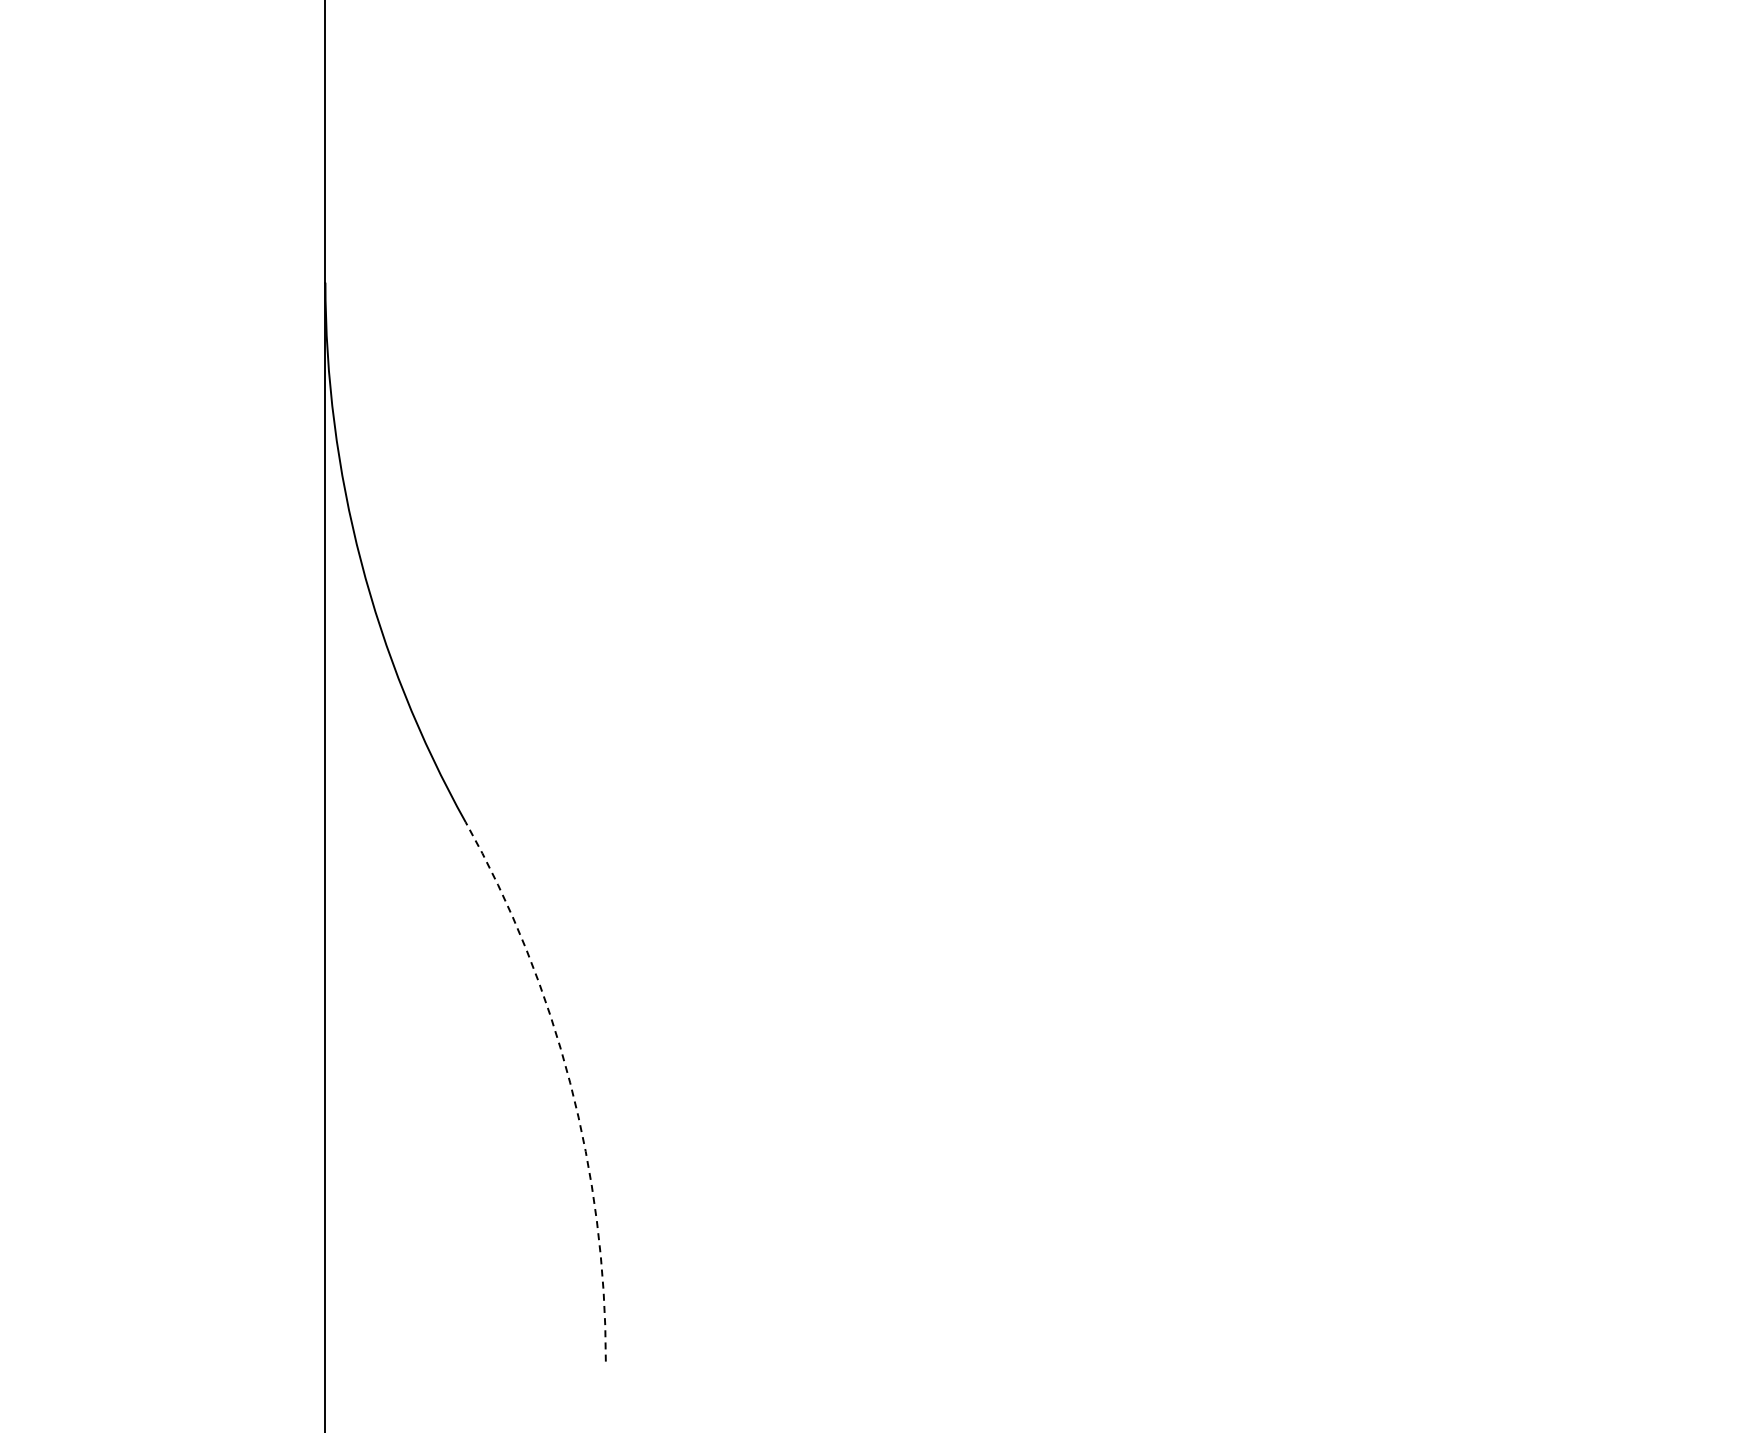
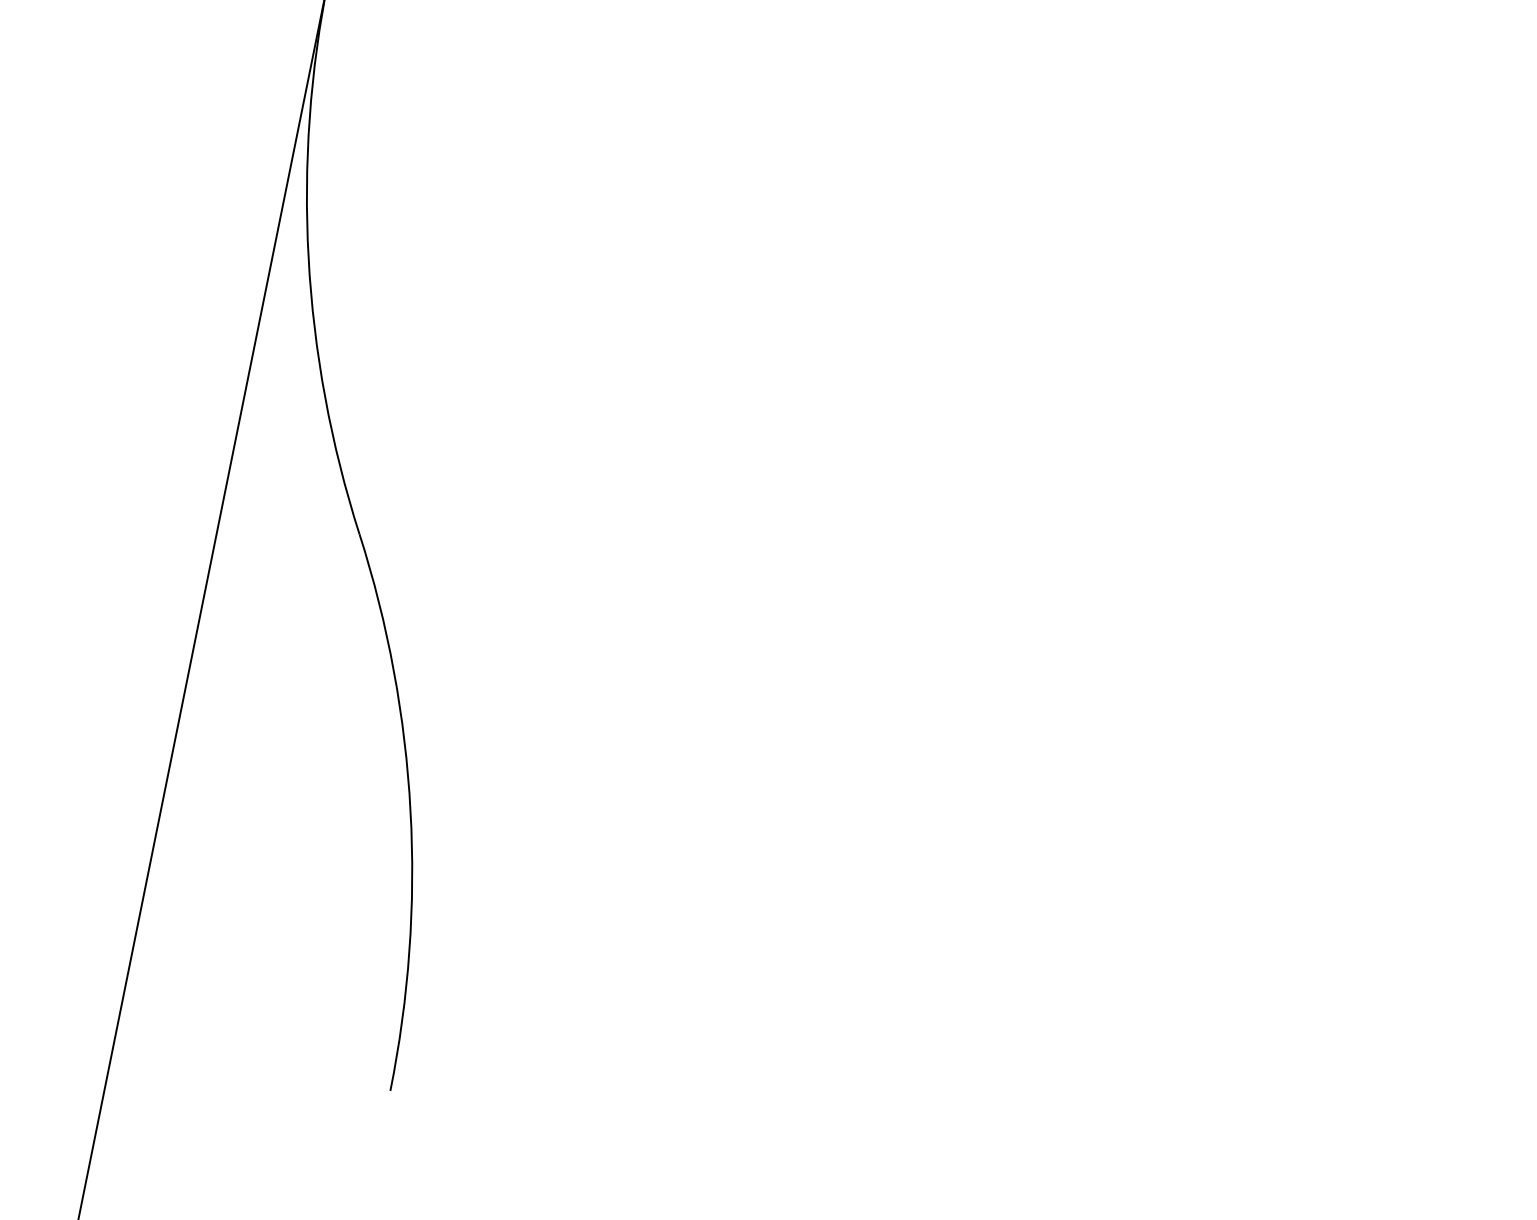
arc: (570, 1082) -> (410, 810), dashed -> solid

